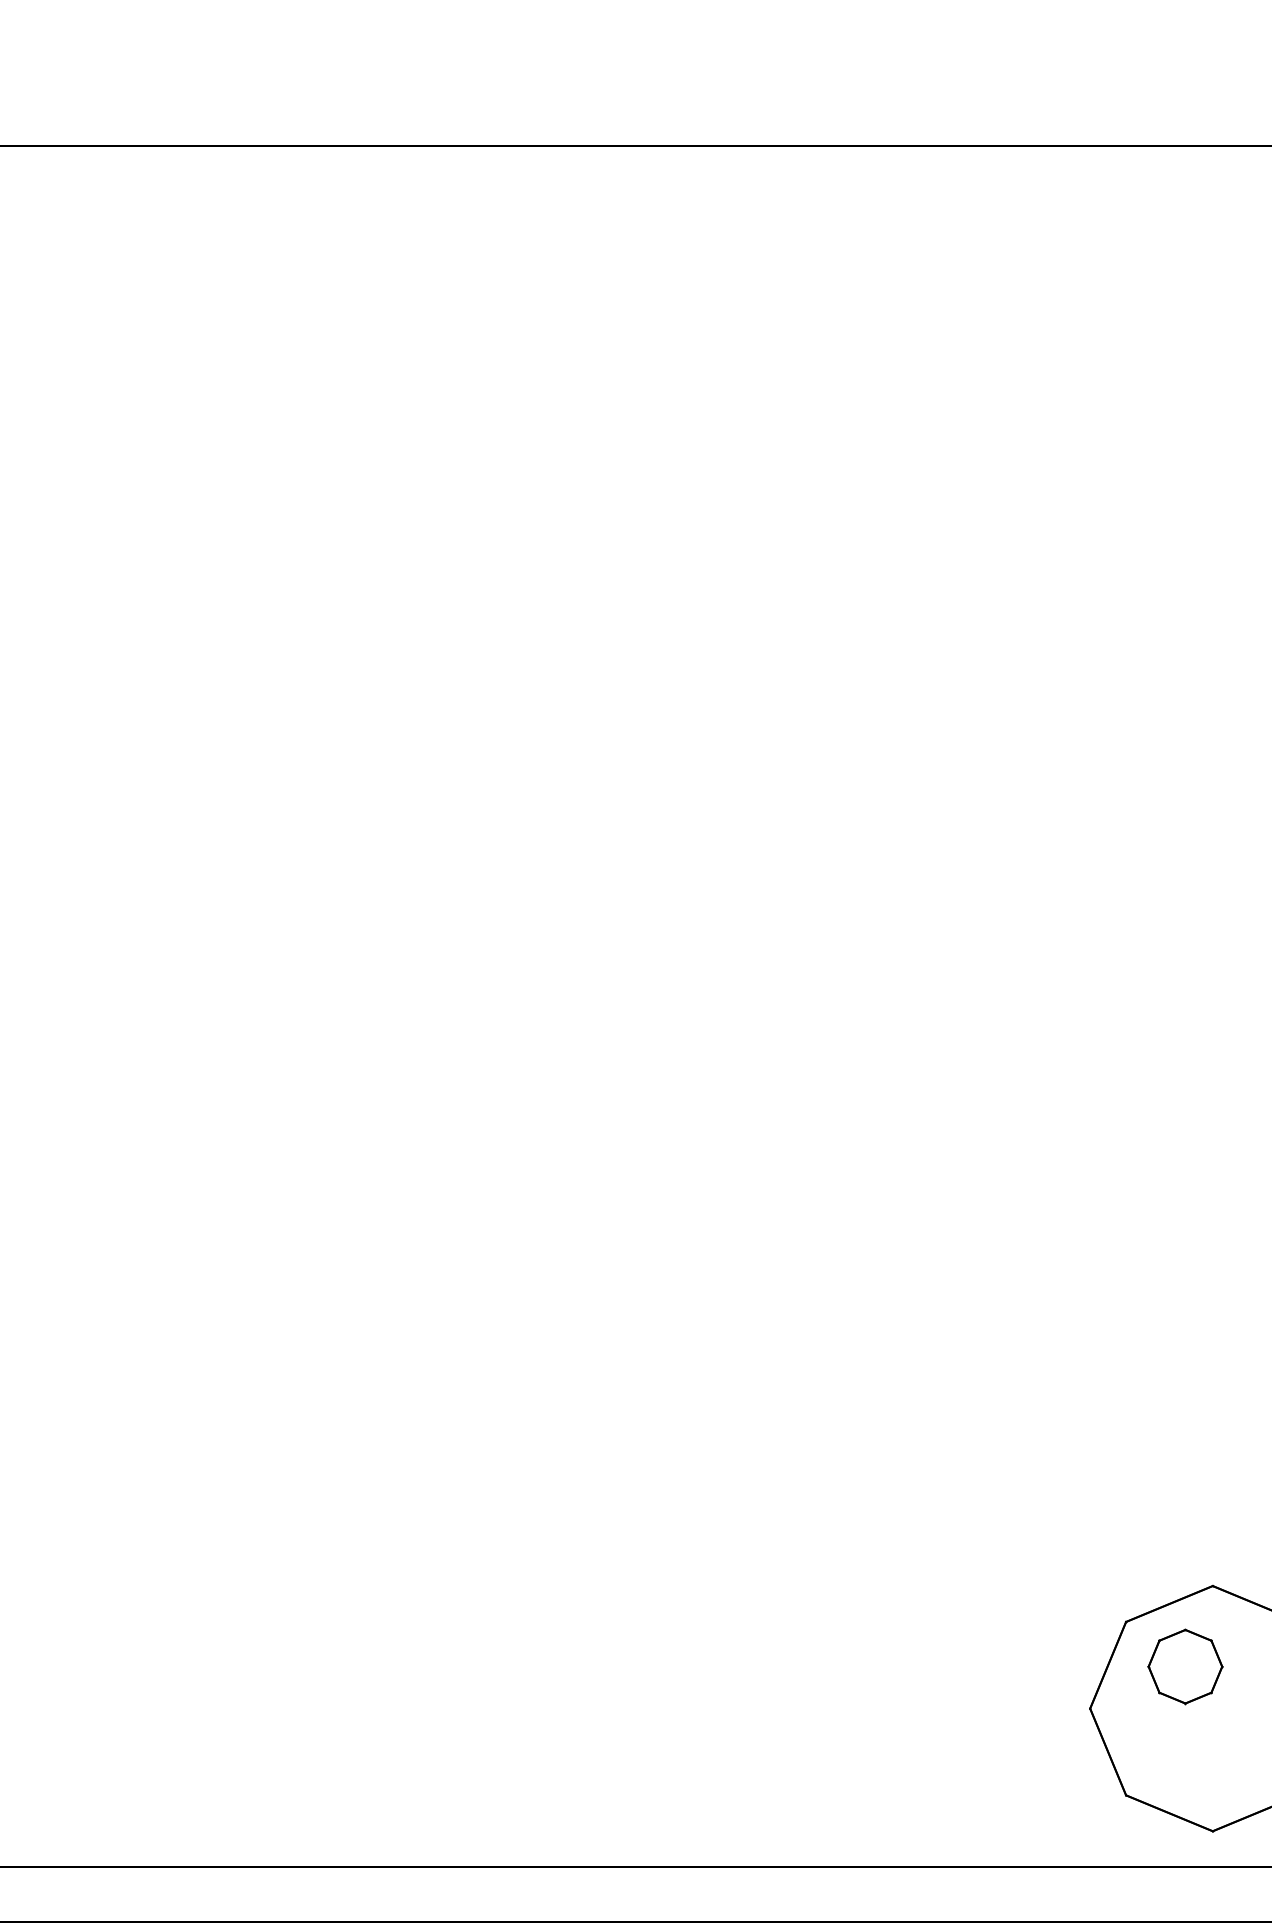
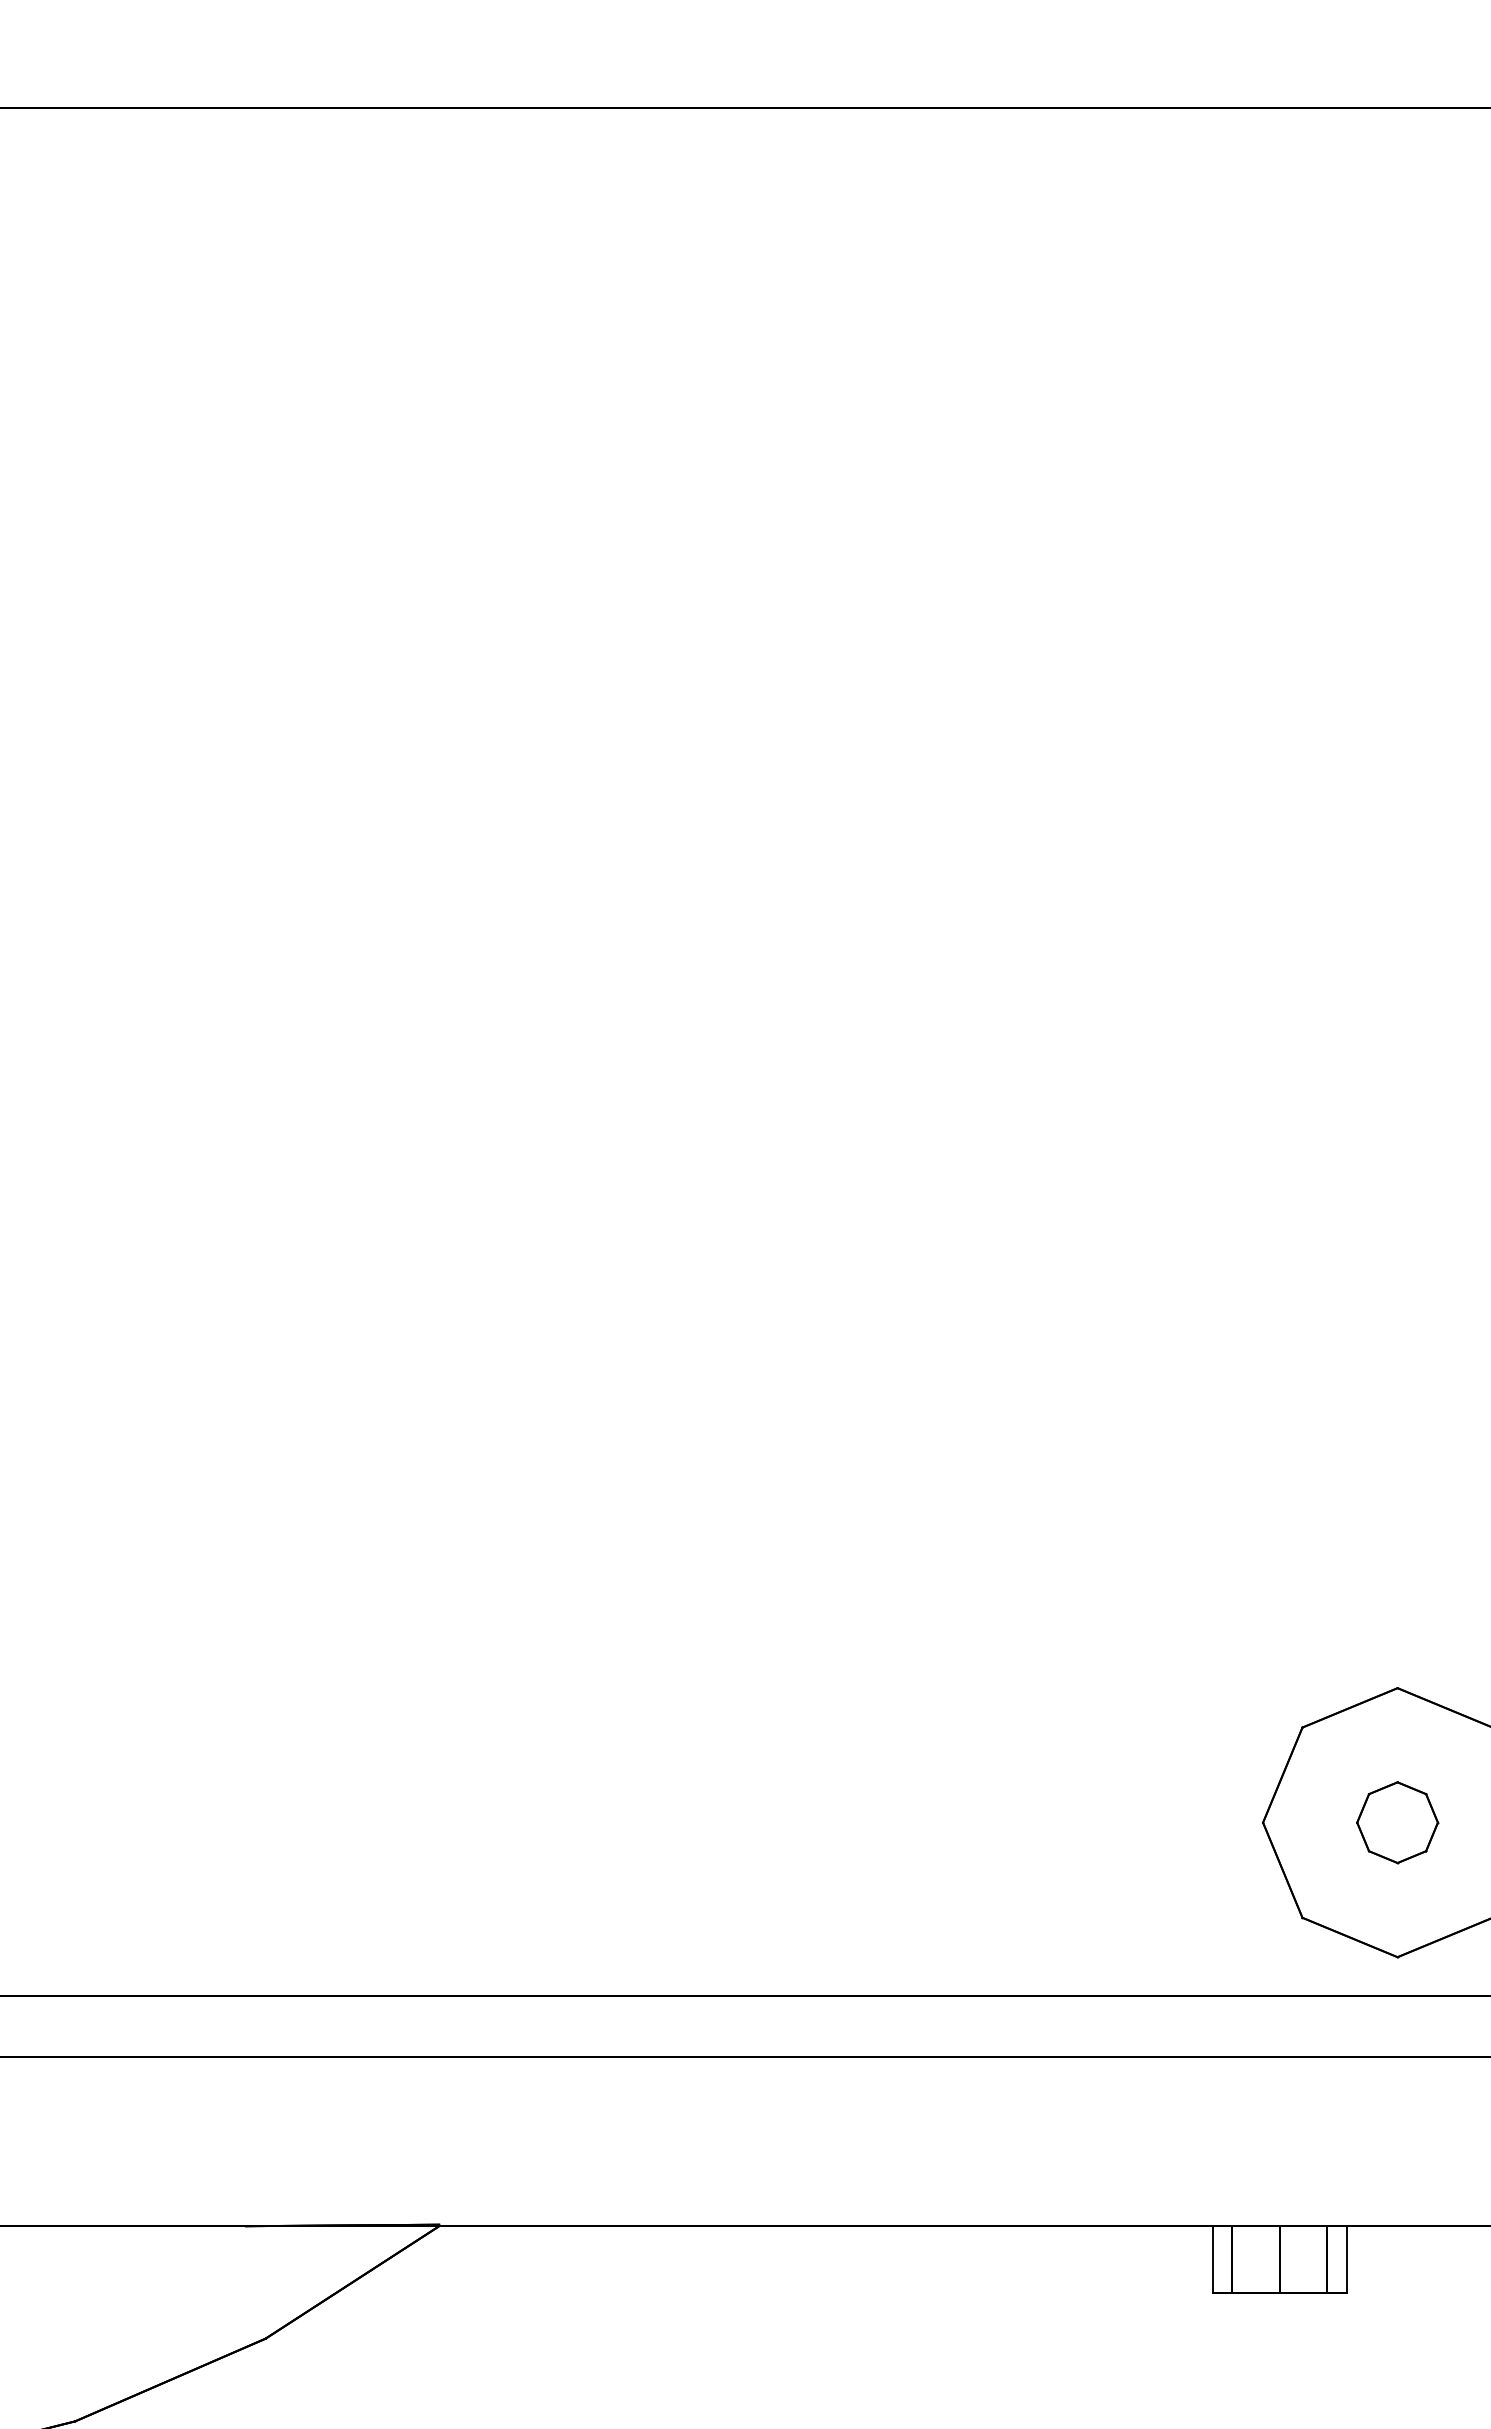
part: (1185, 1666) -> (1397, 1822), moved

